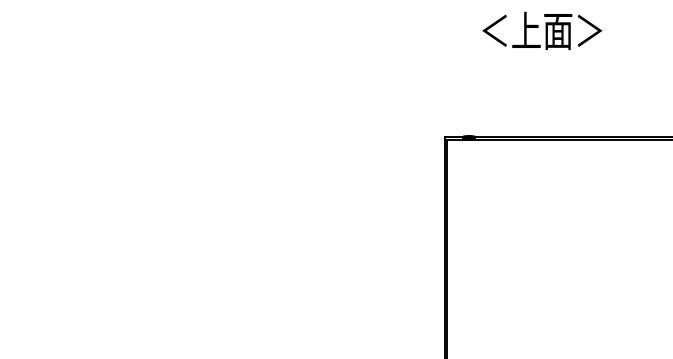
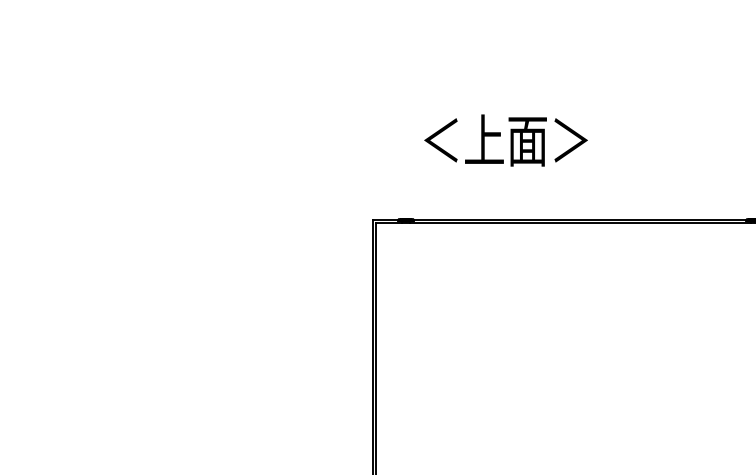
text: (542, 30) -> (506, 139), moved

